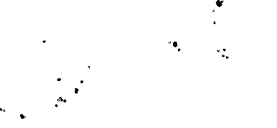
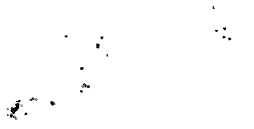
part: (175, 45) -> (181, 30), removed
part: (222, 52) -> (222, 33), size x1.6
part: (78, 86) -> (99, 42), moved

